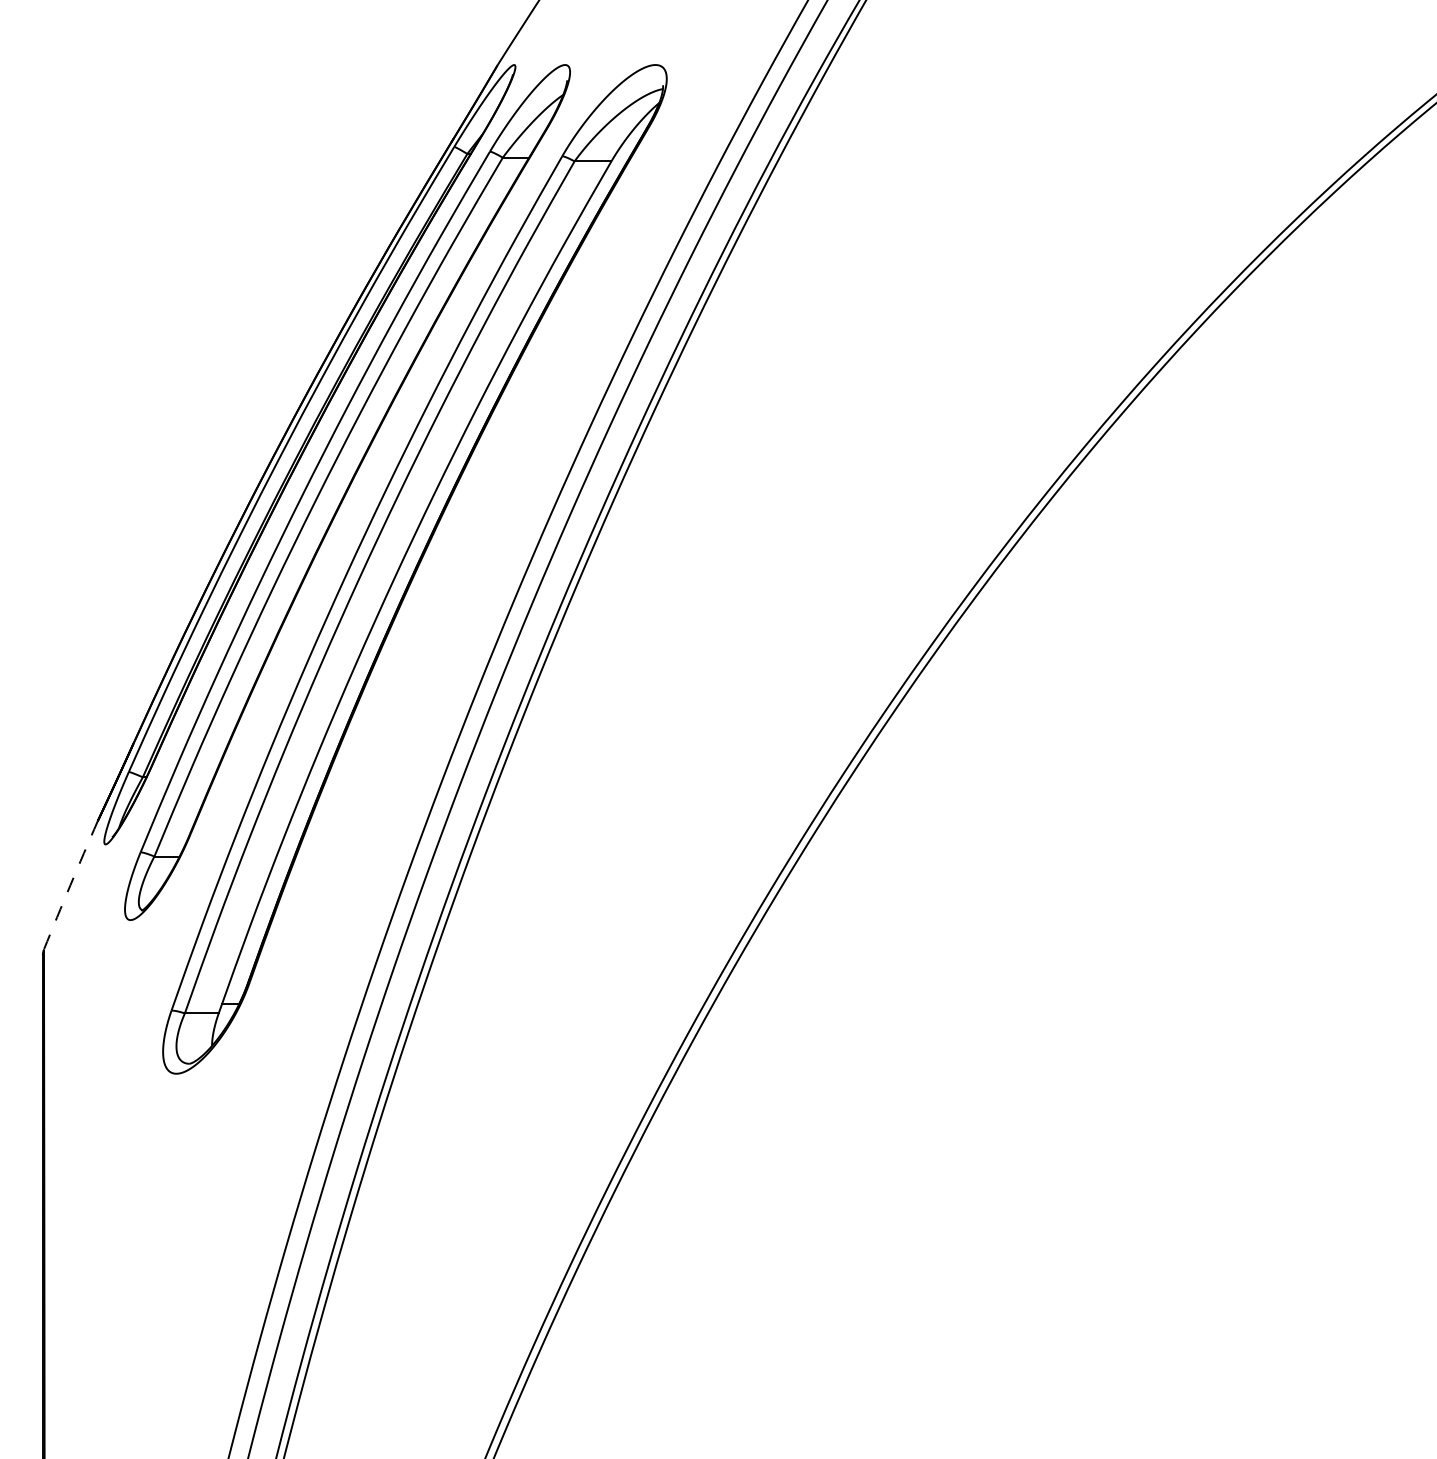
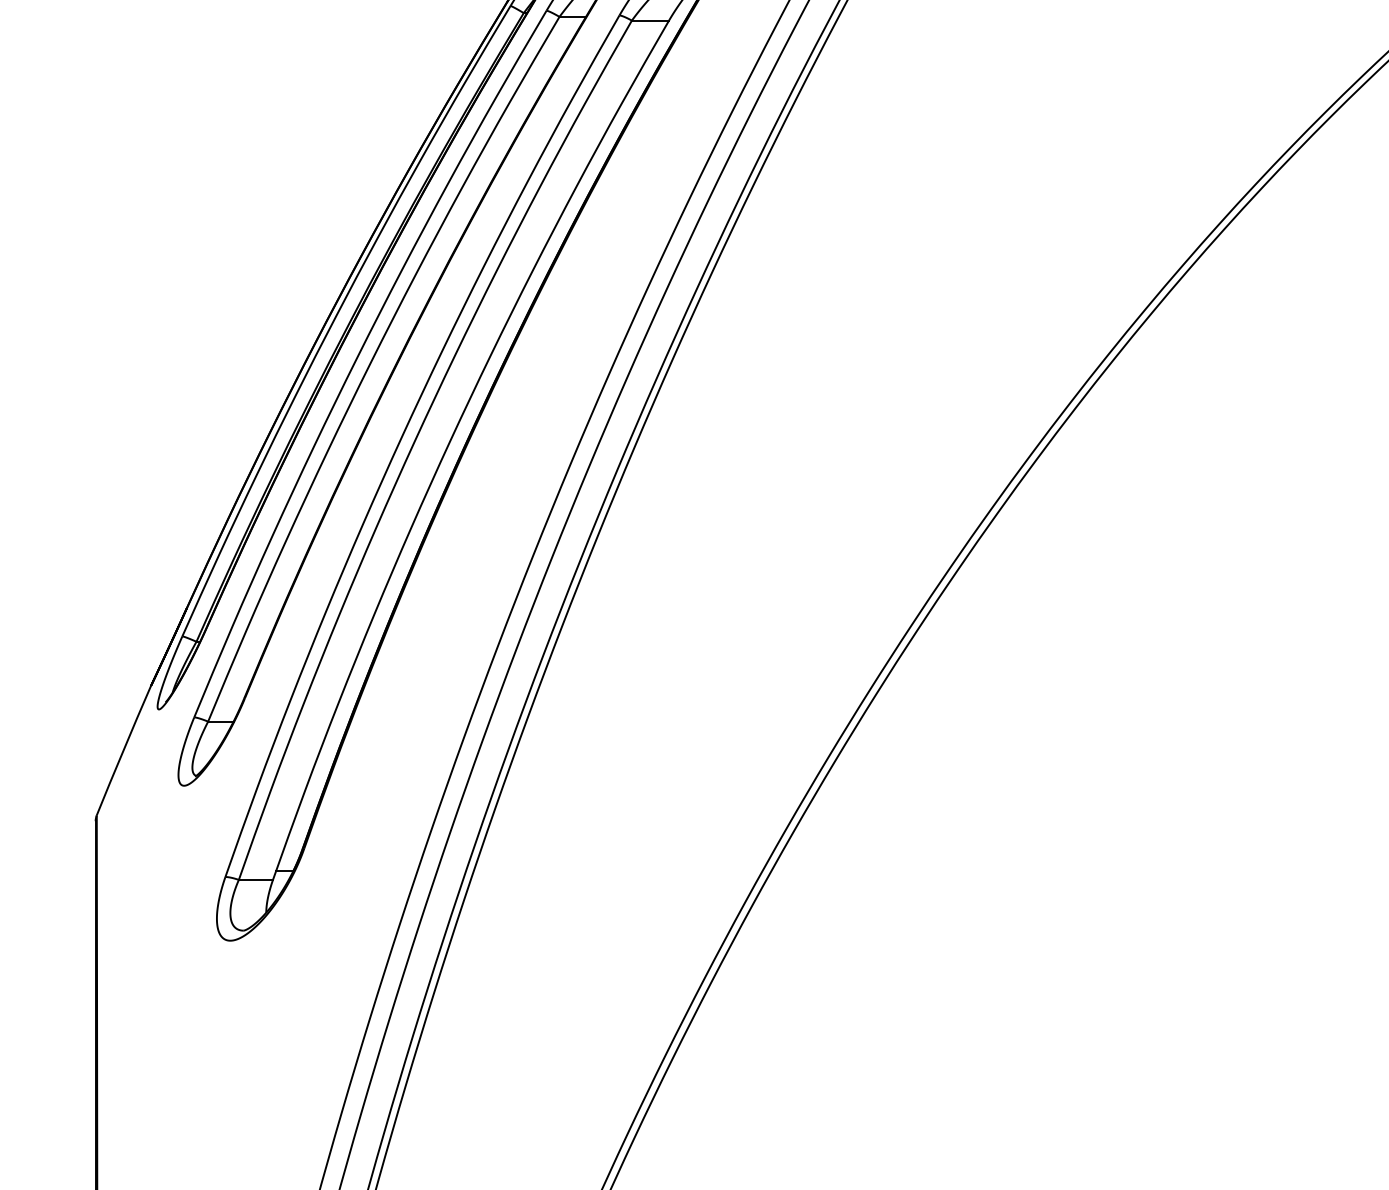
arc: (70, 885) -> (123, 750), dashed -> solid

